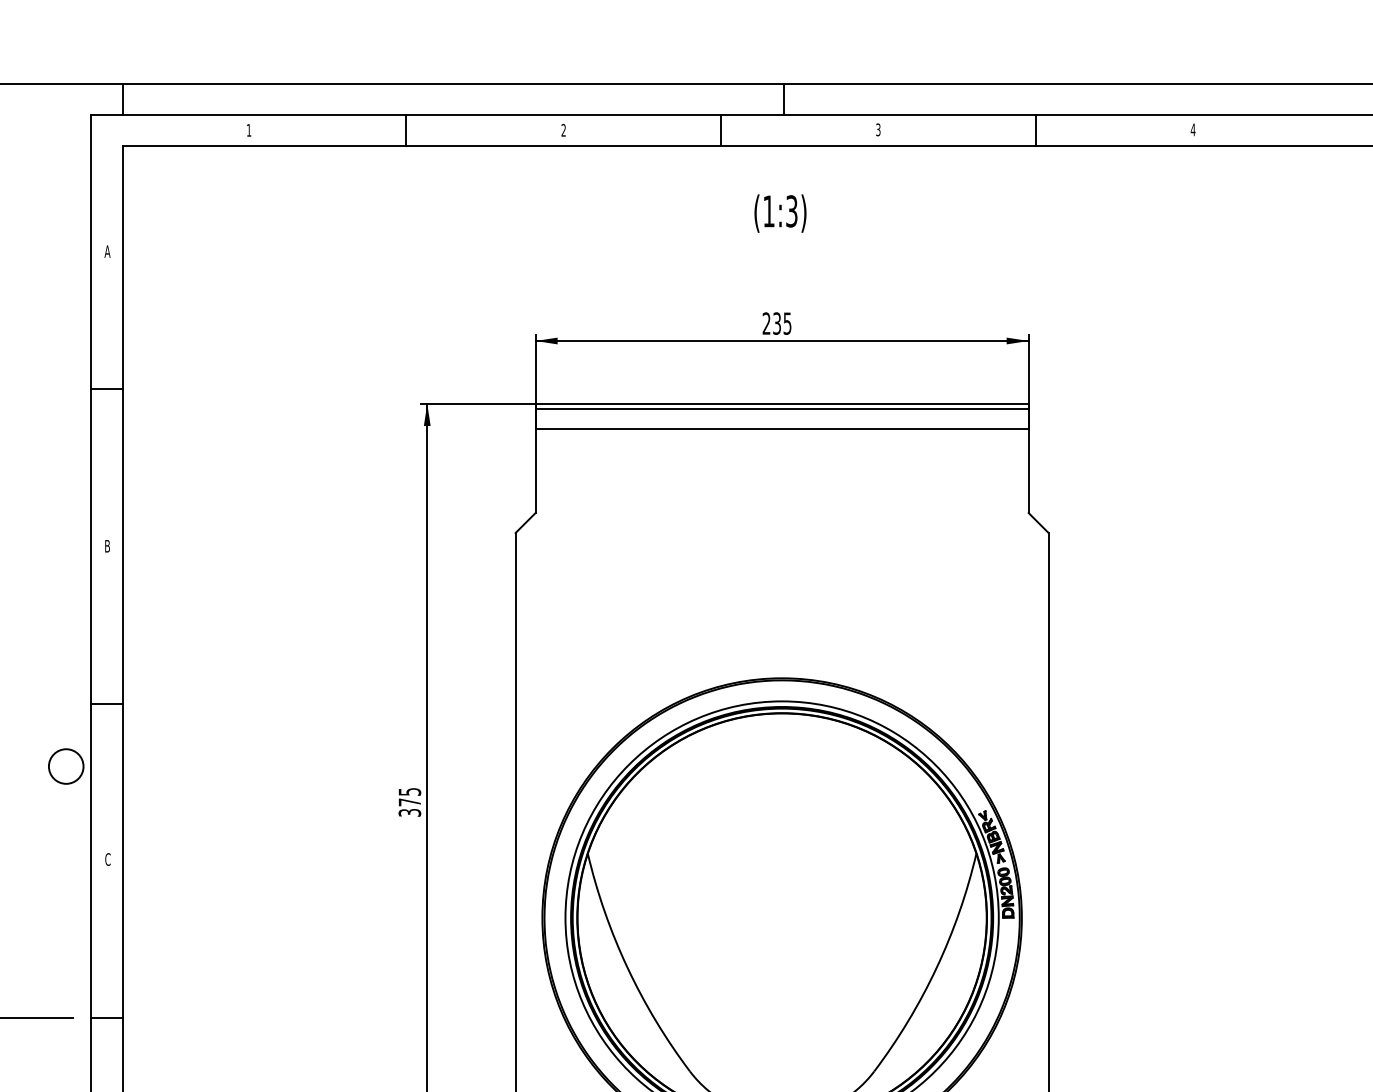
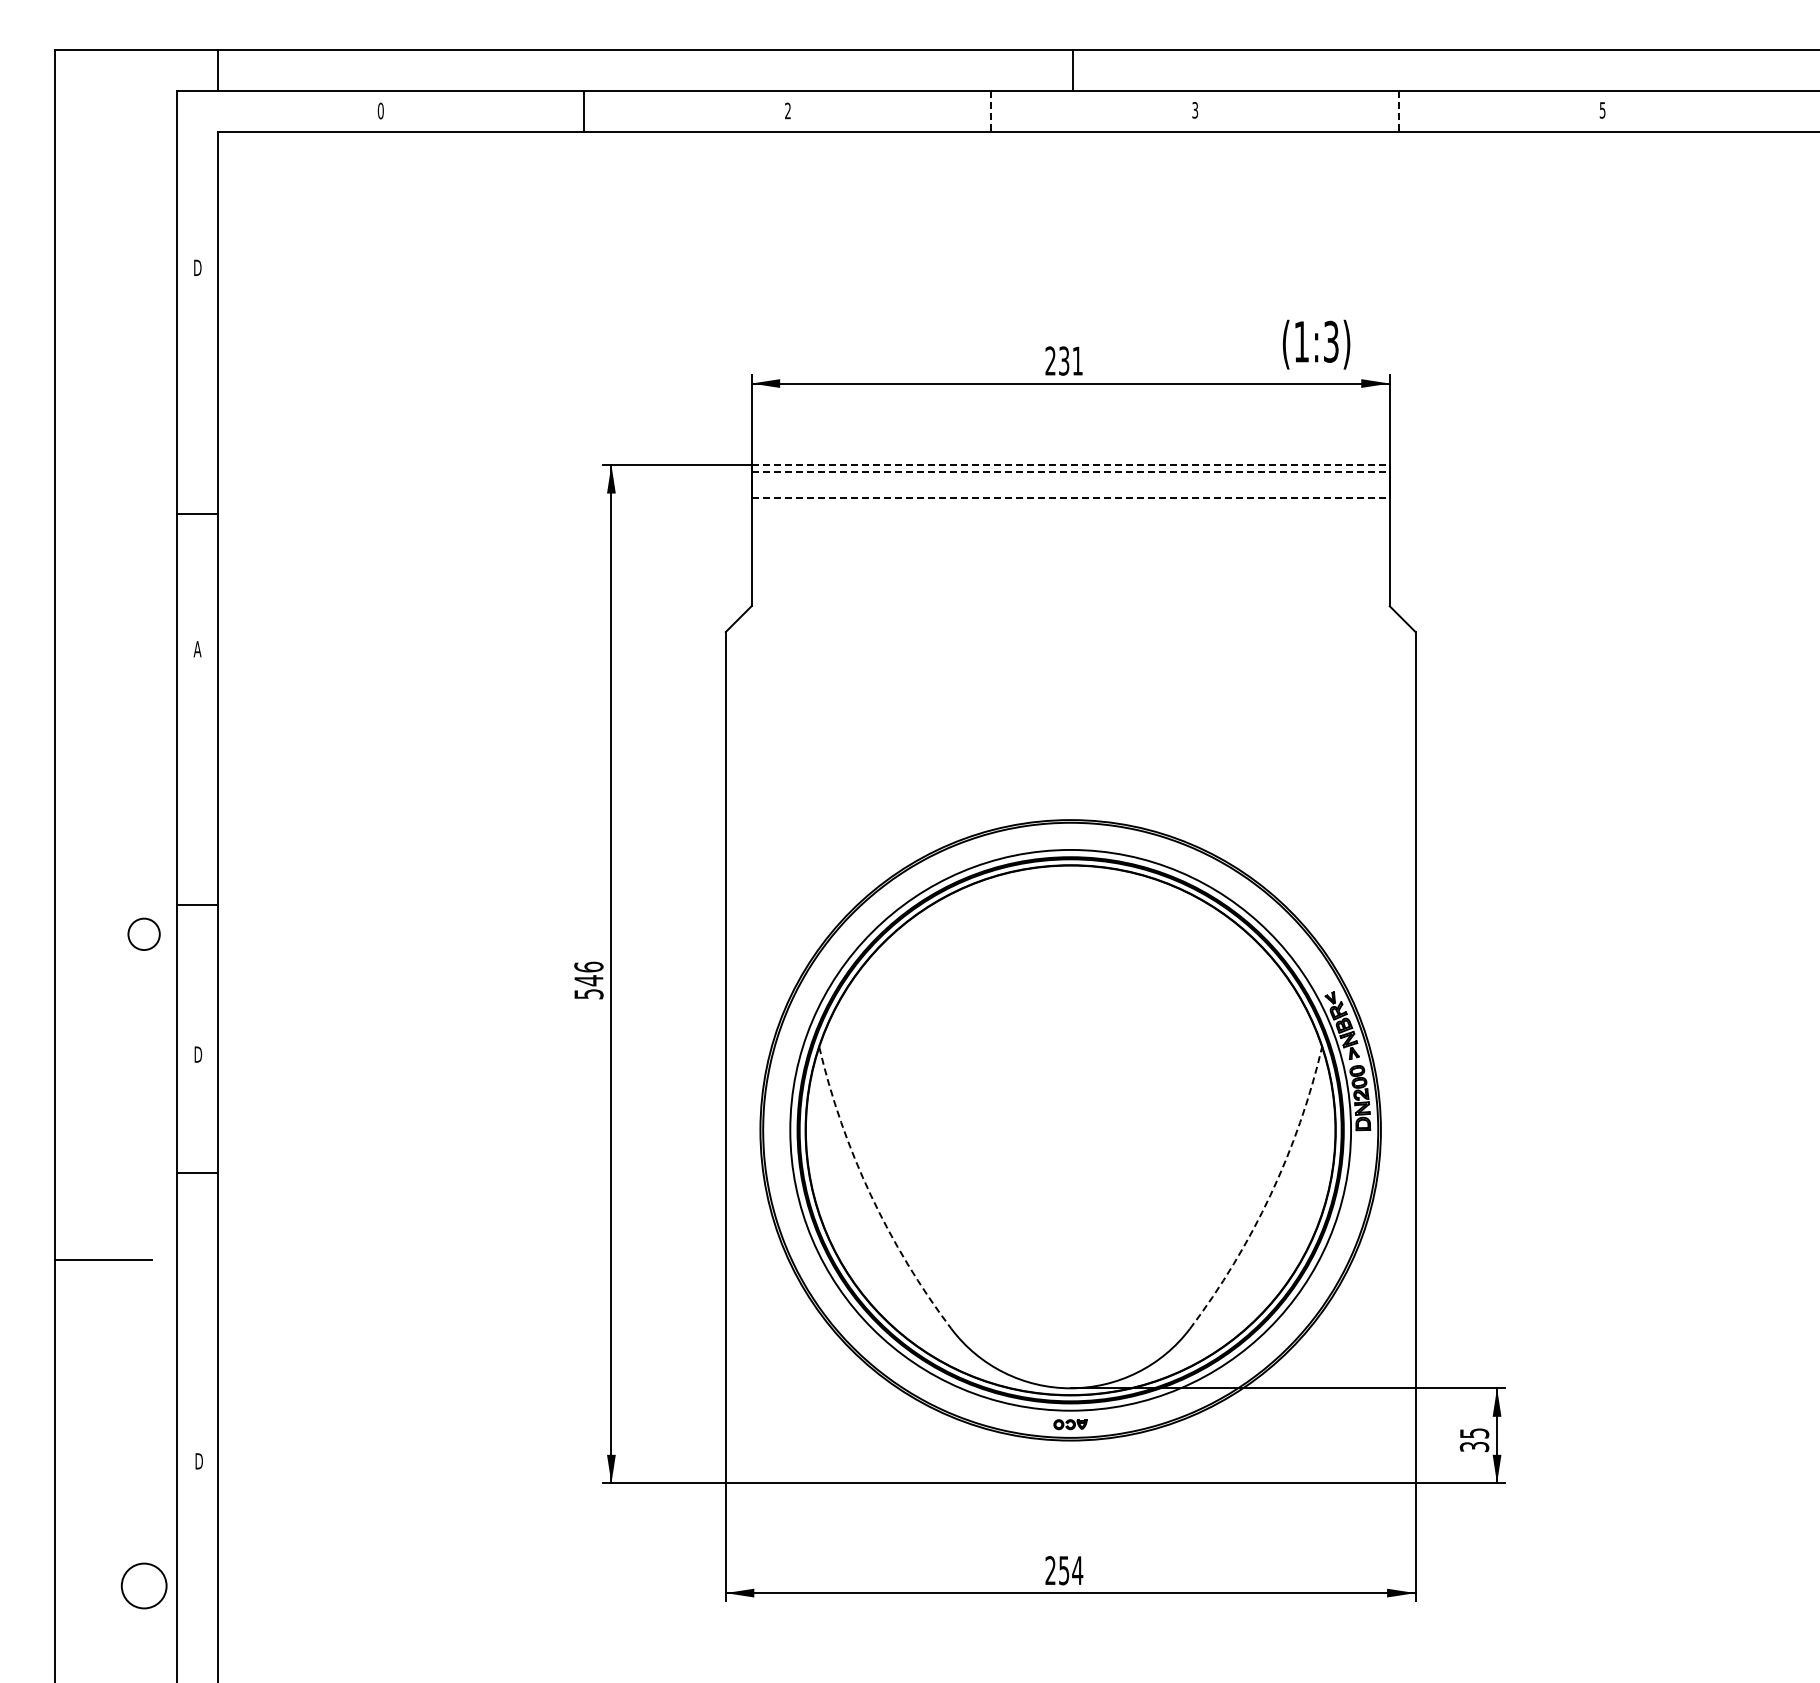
text: (248, 130) -> (380, 110), 1 -> 0
line: (720, 130) -> (991, 111), solid -> dashed
line: (1035, 130) -> (1398, 111), solid -> dashed
text: (1193, 130) -> (1602, 110), 4 -> 5
text: (780, 213) -> (1316, 344), moved
text: (107, 251) -> (197, 267), A -> D
text: (787, 323) -> (1077, 360), 235 -> 231
line: (106, 388) -> (196, 514), moved
line: (782, 404) -> (1071, 465), solid -> dashed
line: (782, 408) -> (1071, 471), solid -> dashed
line: (782, 429) -> (1071, 497), solid -> dashed
text: (107, 546) -> (197, 649), B -> A
line: (106, 703) -> (196, 904), moved
circle: (65, 766) -> (143, 934), size x0.7
text: (409, 801) -> (588, 979), 375 -> 546
text: (108, 859) -> (198, 1054), C -> D
arc: (627, 967) -> (870, 1194), solid -> dashed
arc: (936, 967) -> (1270, 1194), solid -> dashed
line: (106, 1018) -> (196, 1173), moved

